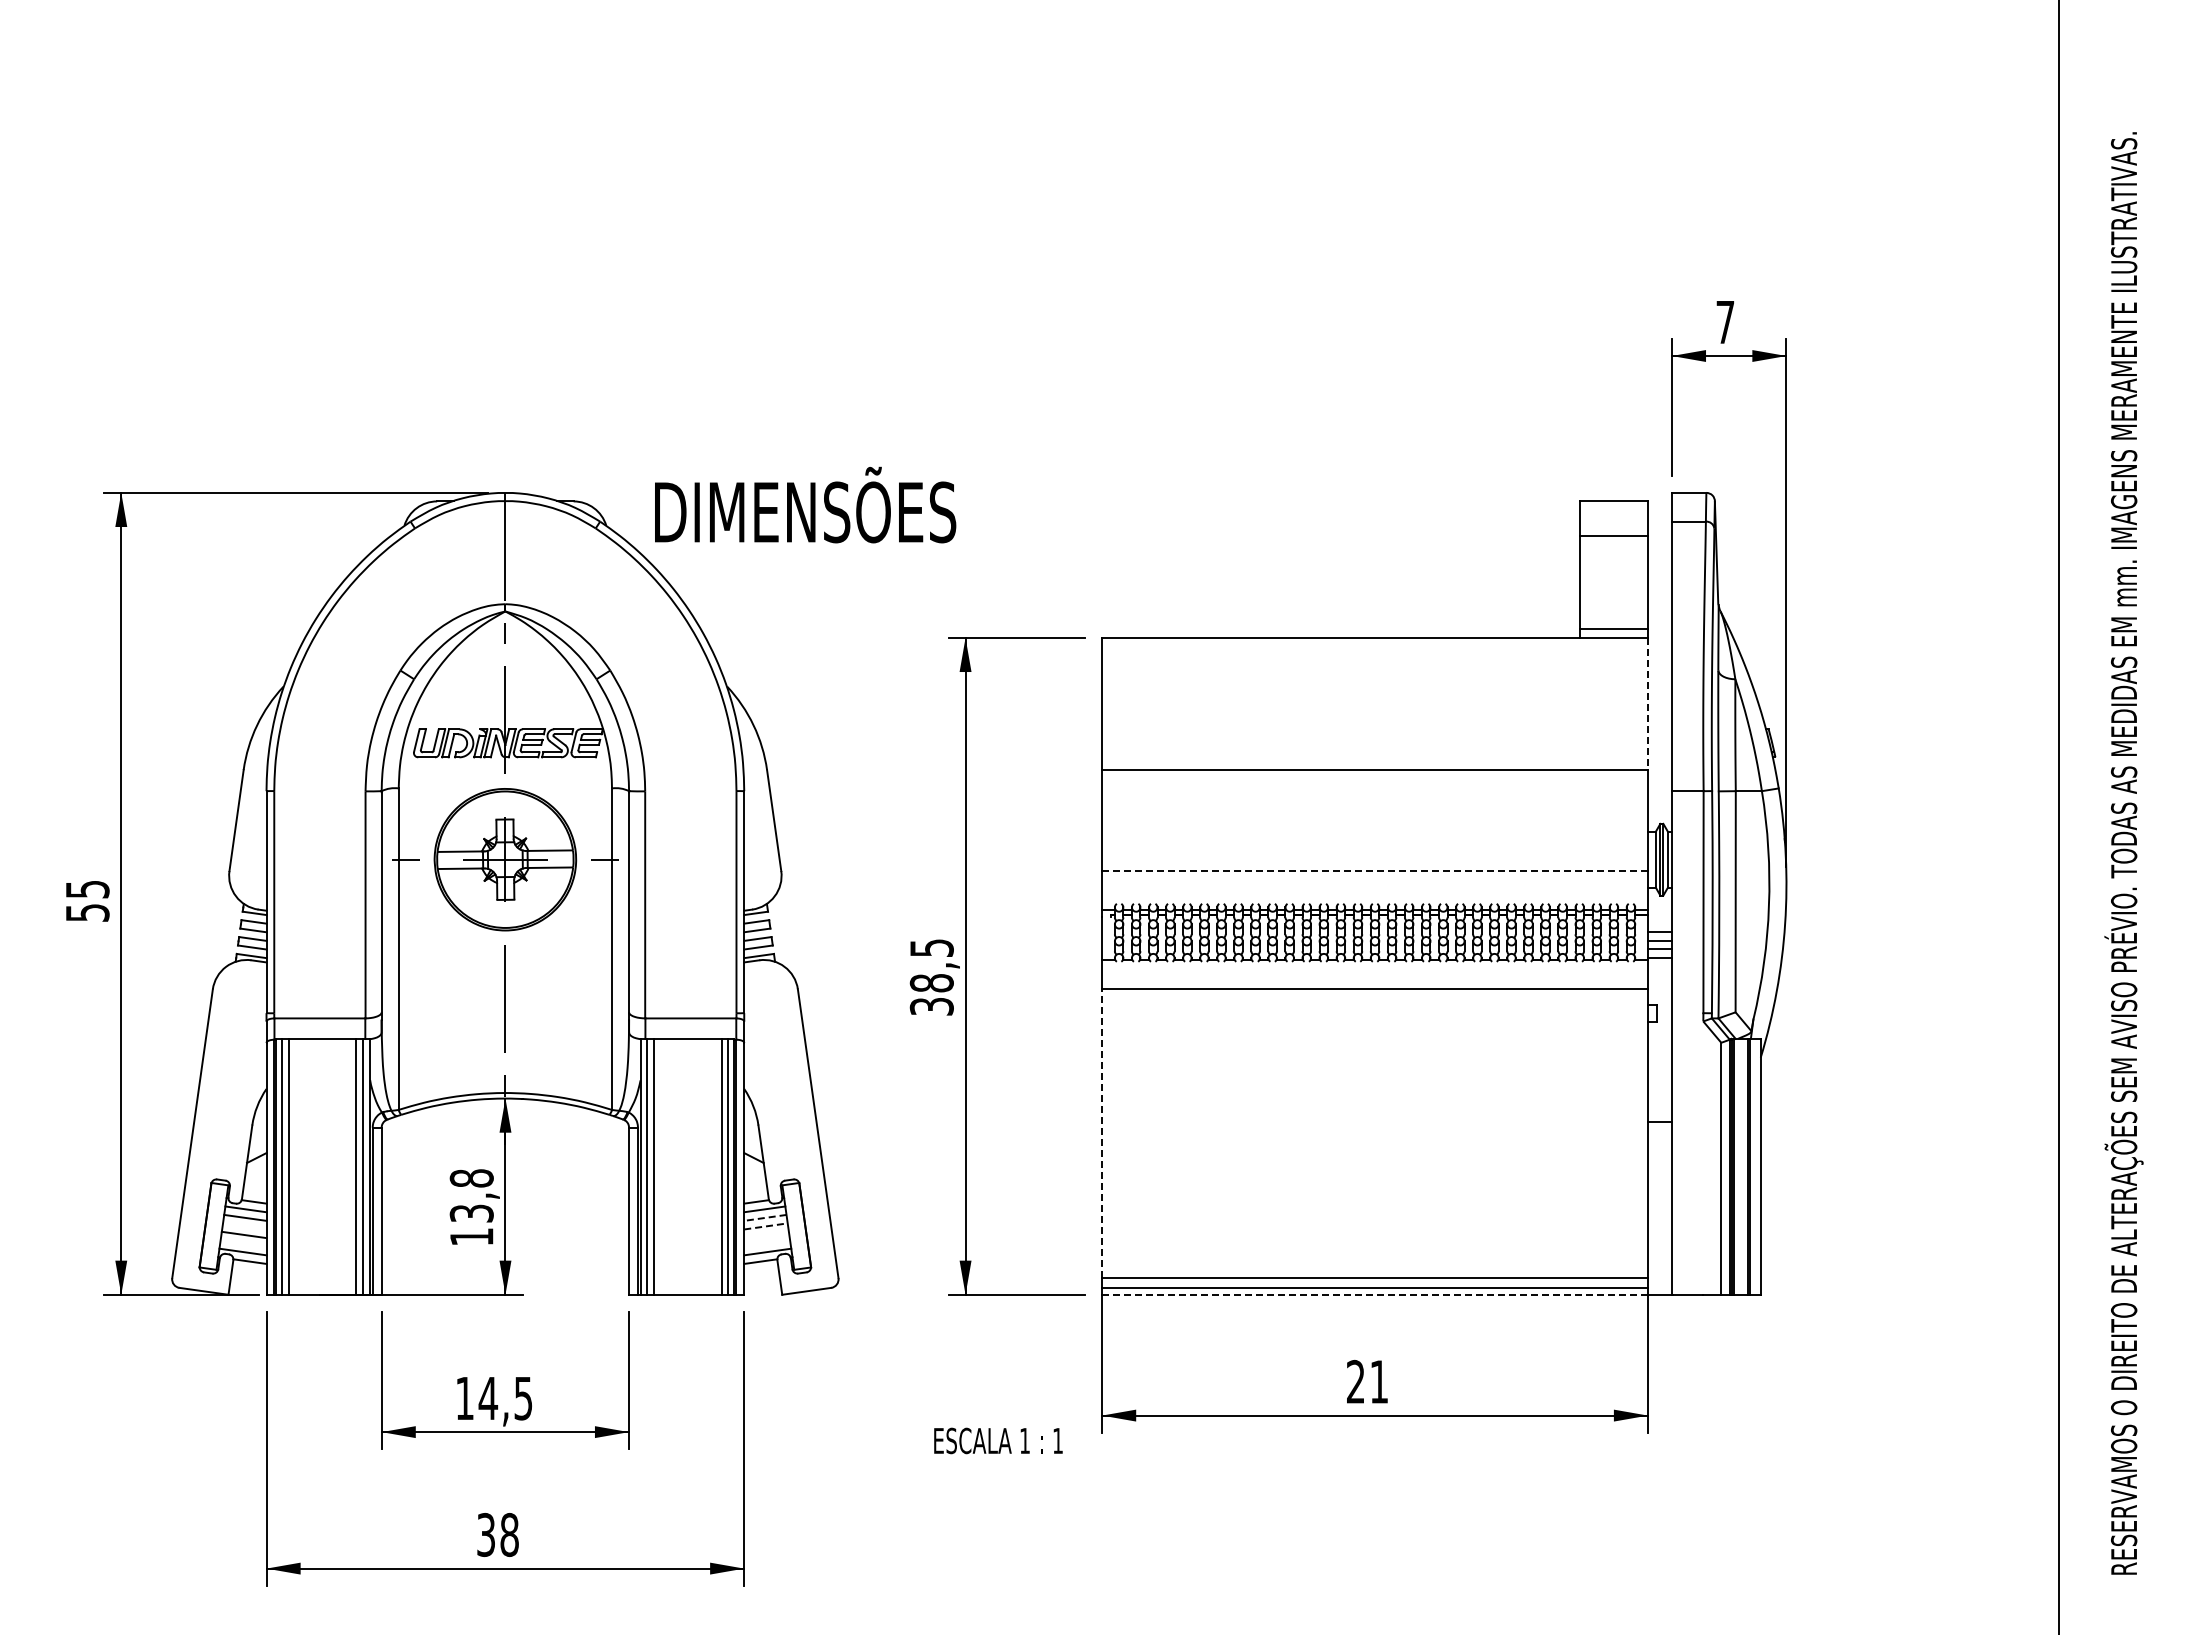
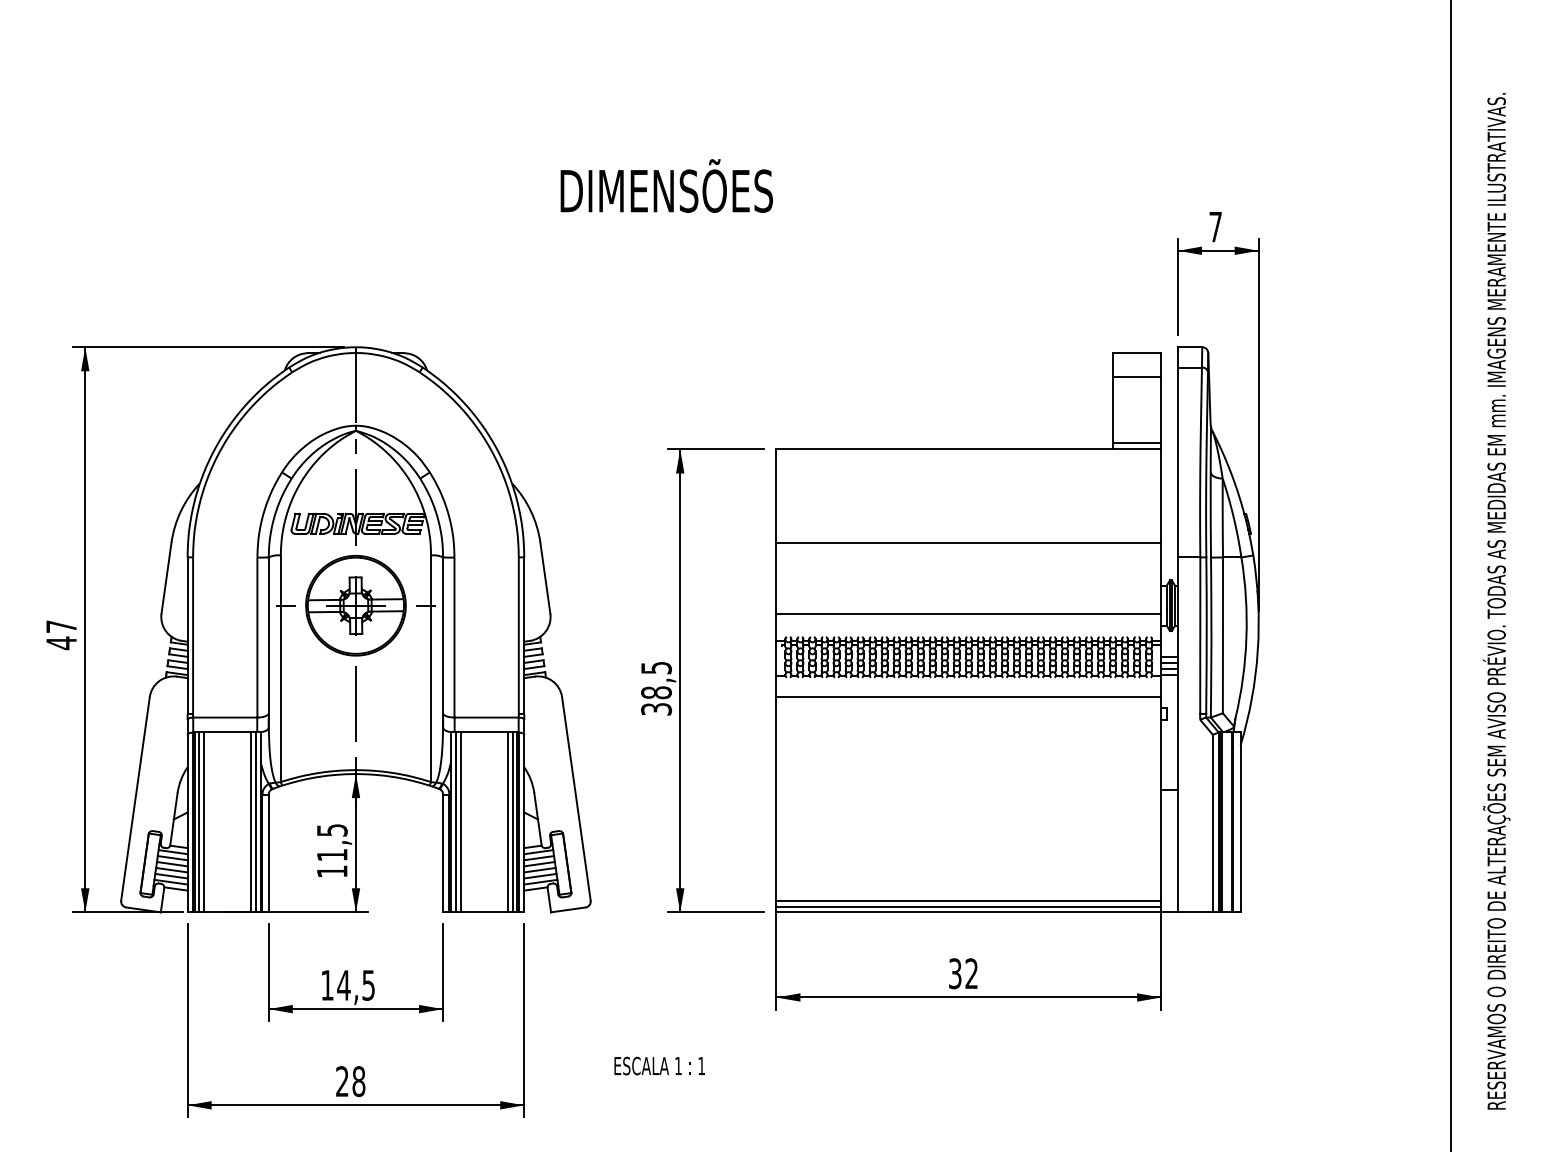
text: (805, 504) -> (666, 185), moved
line: (1648, 704) -> (1161, 496), dashed -> solid
line: (1375, 871) -> (969, 614), dashed -> solid
text: (87, 901) -> (61, 635), 55 -> 47
line: (1102, 1133) -> (776, 798), dashed -> solid
text: (471, 1195) -> (332, 842), 13,8 -> 11,5
line: (764, 1217) -> (538, 857), dashed -> solid
line: (244, 1226) -> (172, 864), added
line: (765, 1226) -> (539, 864), dashed -> solid
line: (766, 1234) -> (539, 869), added
line: (243, 1243) -> (171, 876), added
line: (767, 1243) -> (540, 876), added
line: (1375, 1294) -> (969, 912), dashed -> solid
text: (1367, 1381) -> (963, 973), 21 -> 32
text: (998, 1440) -> (659, 1065), moved
text: (485, 1535) -> (341, 1081), 38 -> 28

